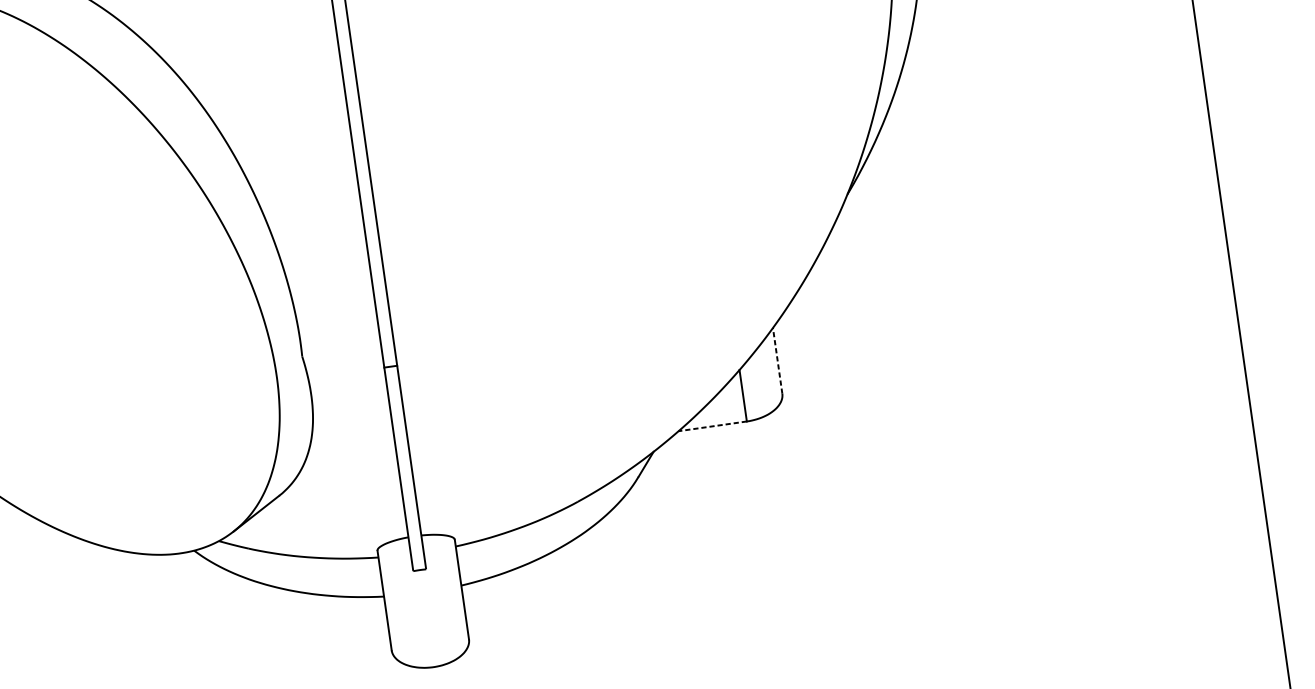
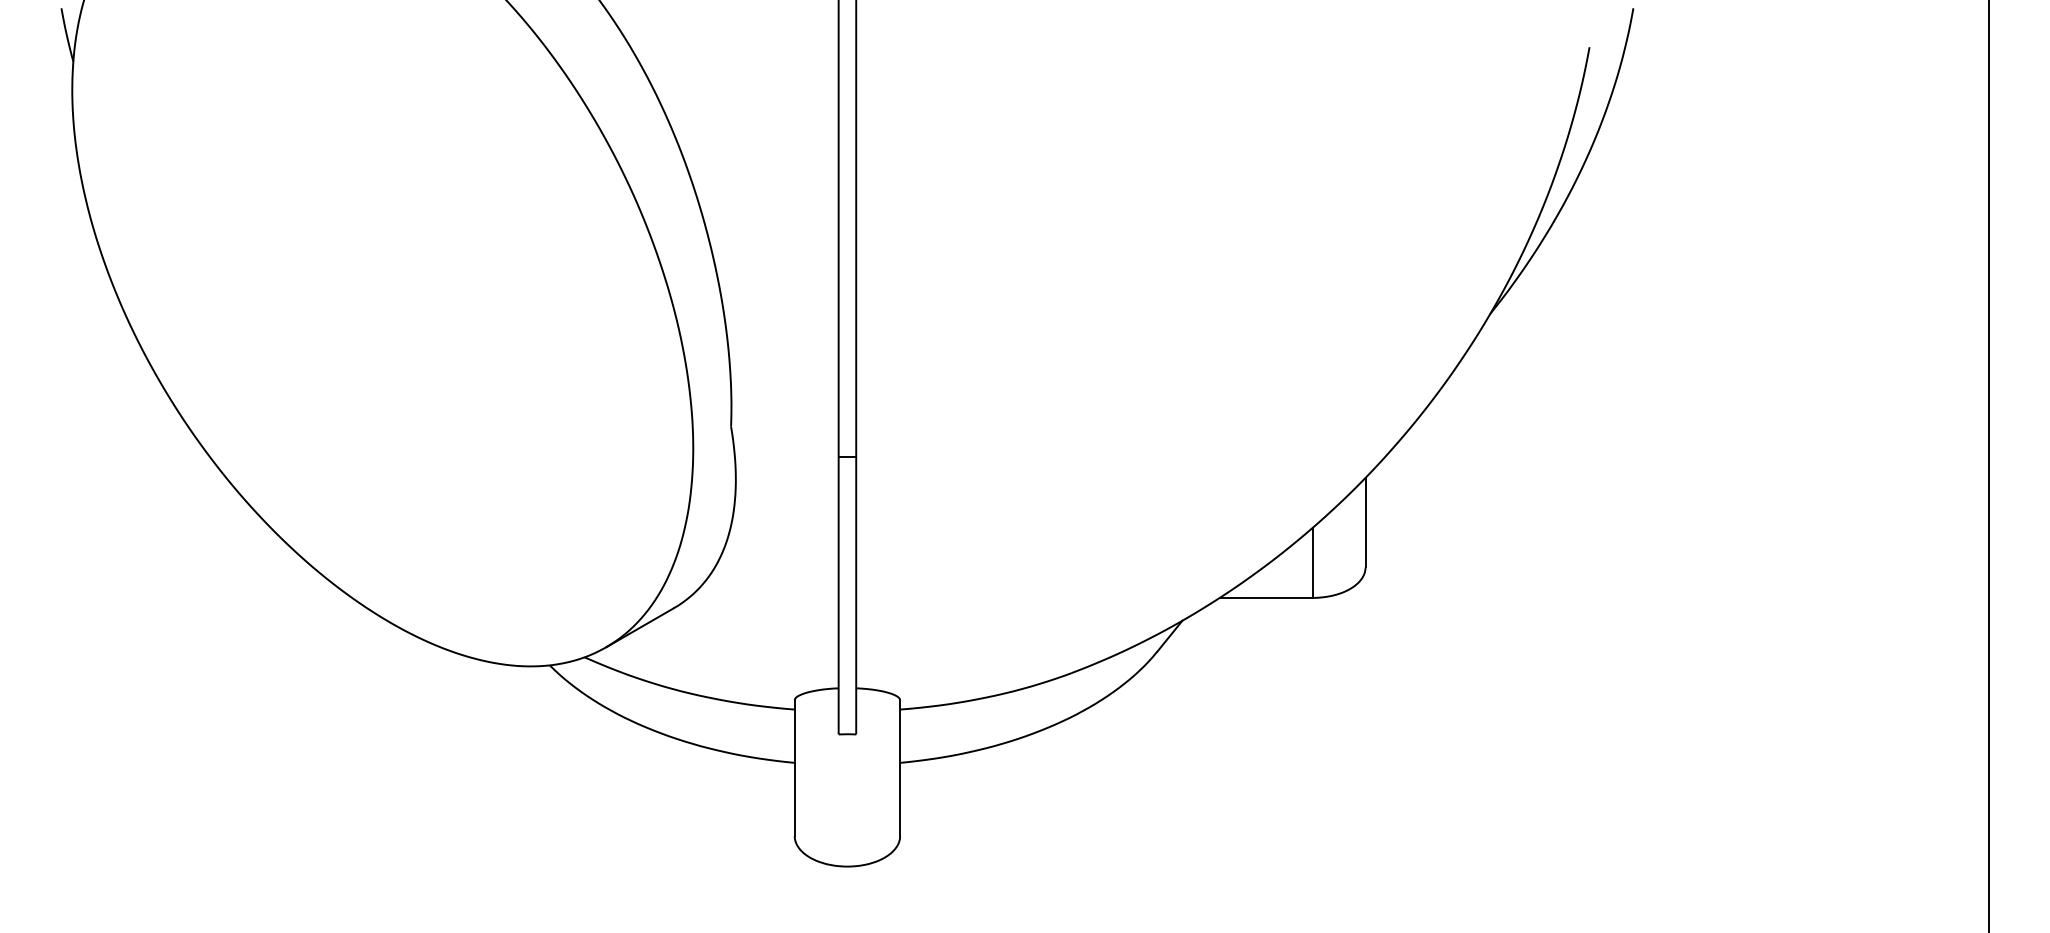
line: (777, 360) -> (1365, 522), dashed -> solid
line: (712, 426) -> (1266, 597), dashed -> solid

